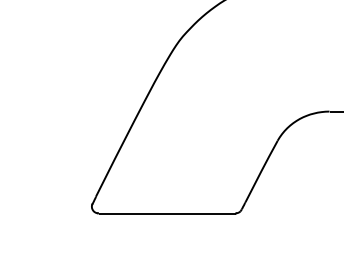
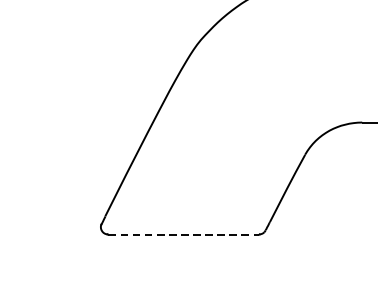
line: (167, 213) -> (184, 234), solid -> dashed

